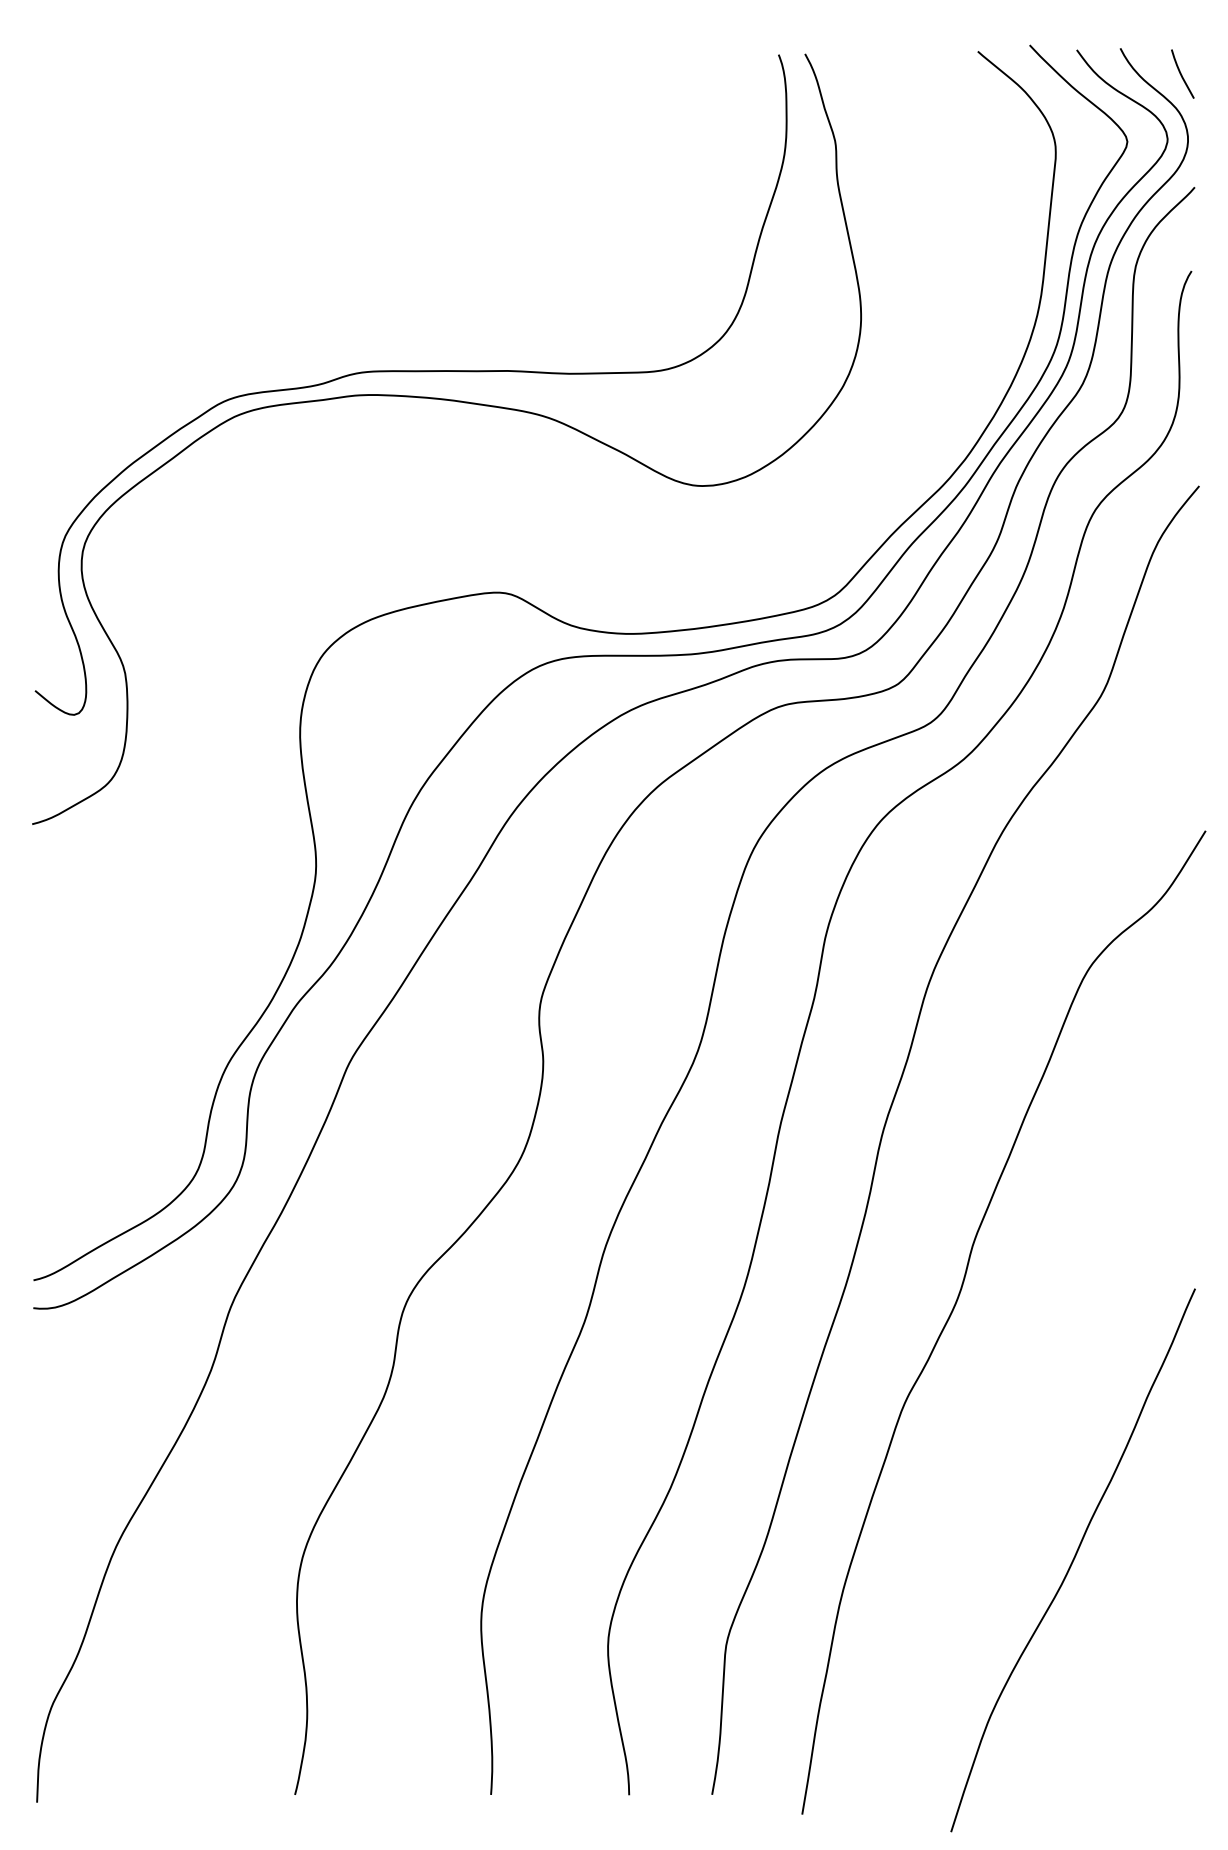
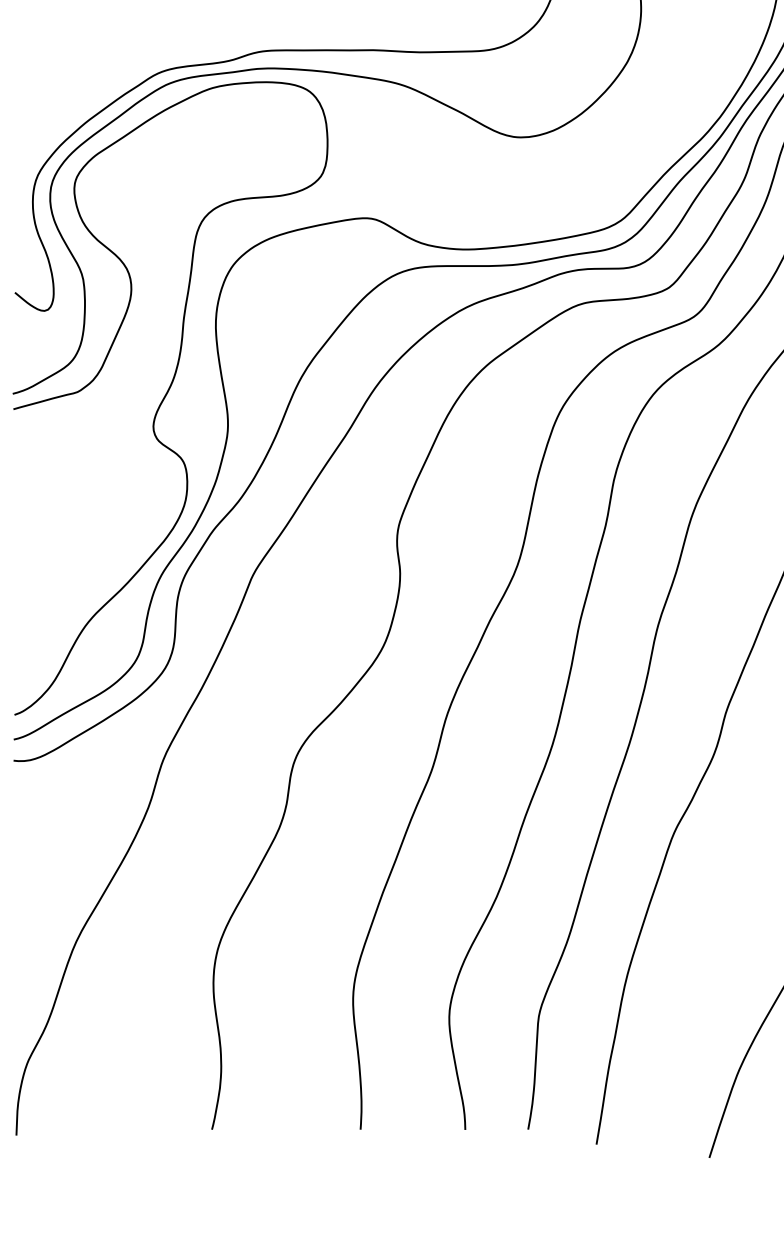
curve: (234, 827) -> (166, 396), added

